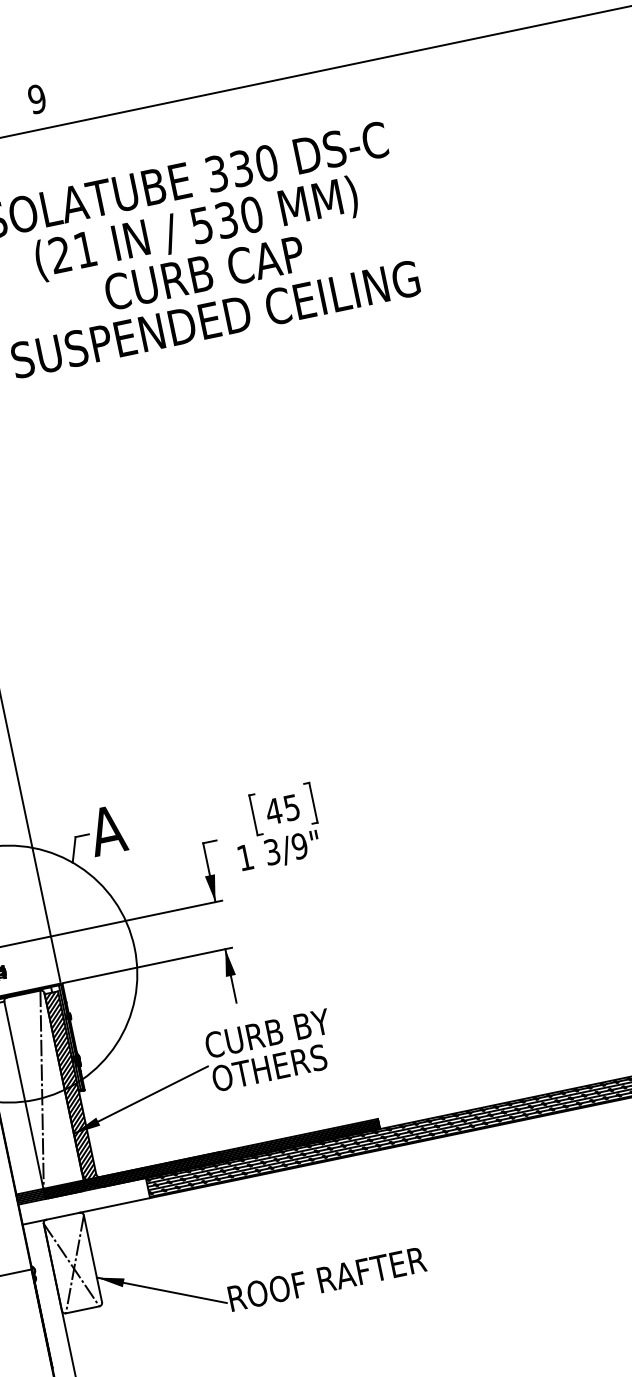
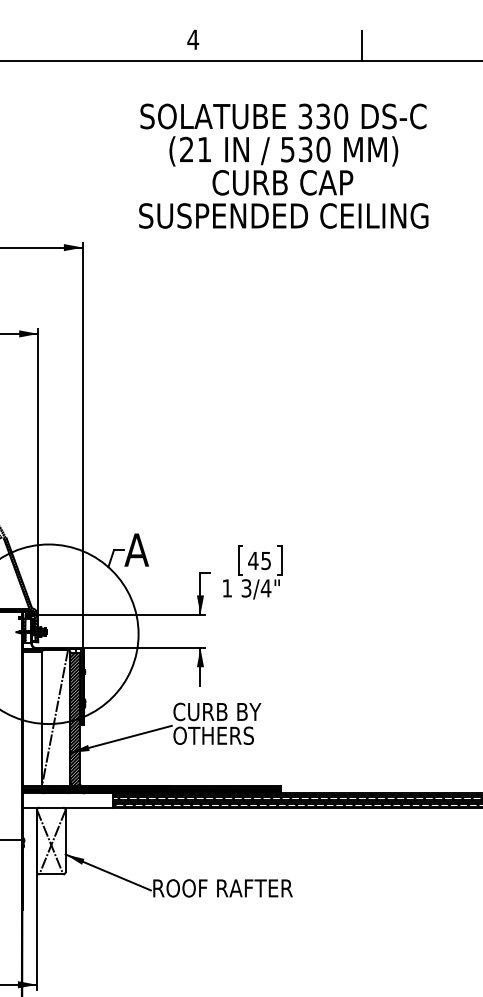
line: (275, 57) -> (362, 45), added
text: (37, 98) -> (193, 39), 9 -> 4
text: (298, 846) -> (265, 588), 3/9" -> 3/4"

